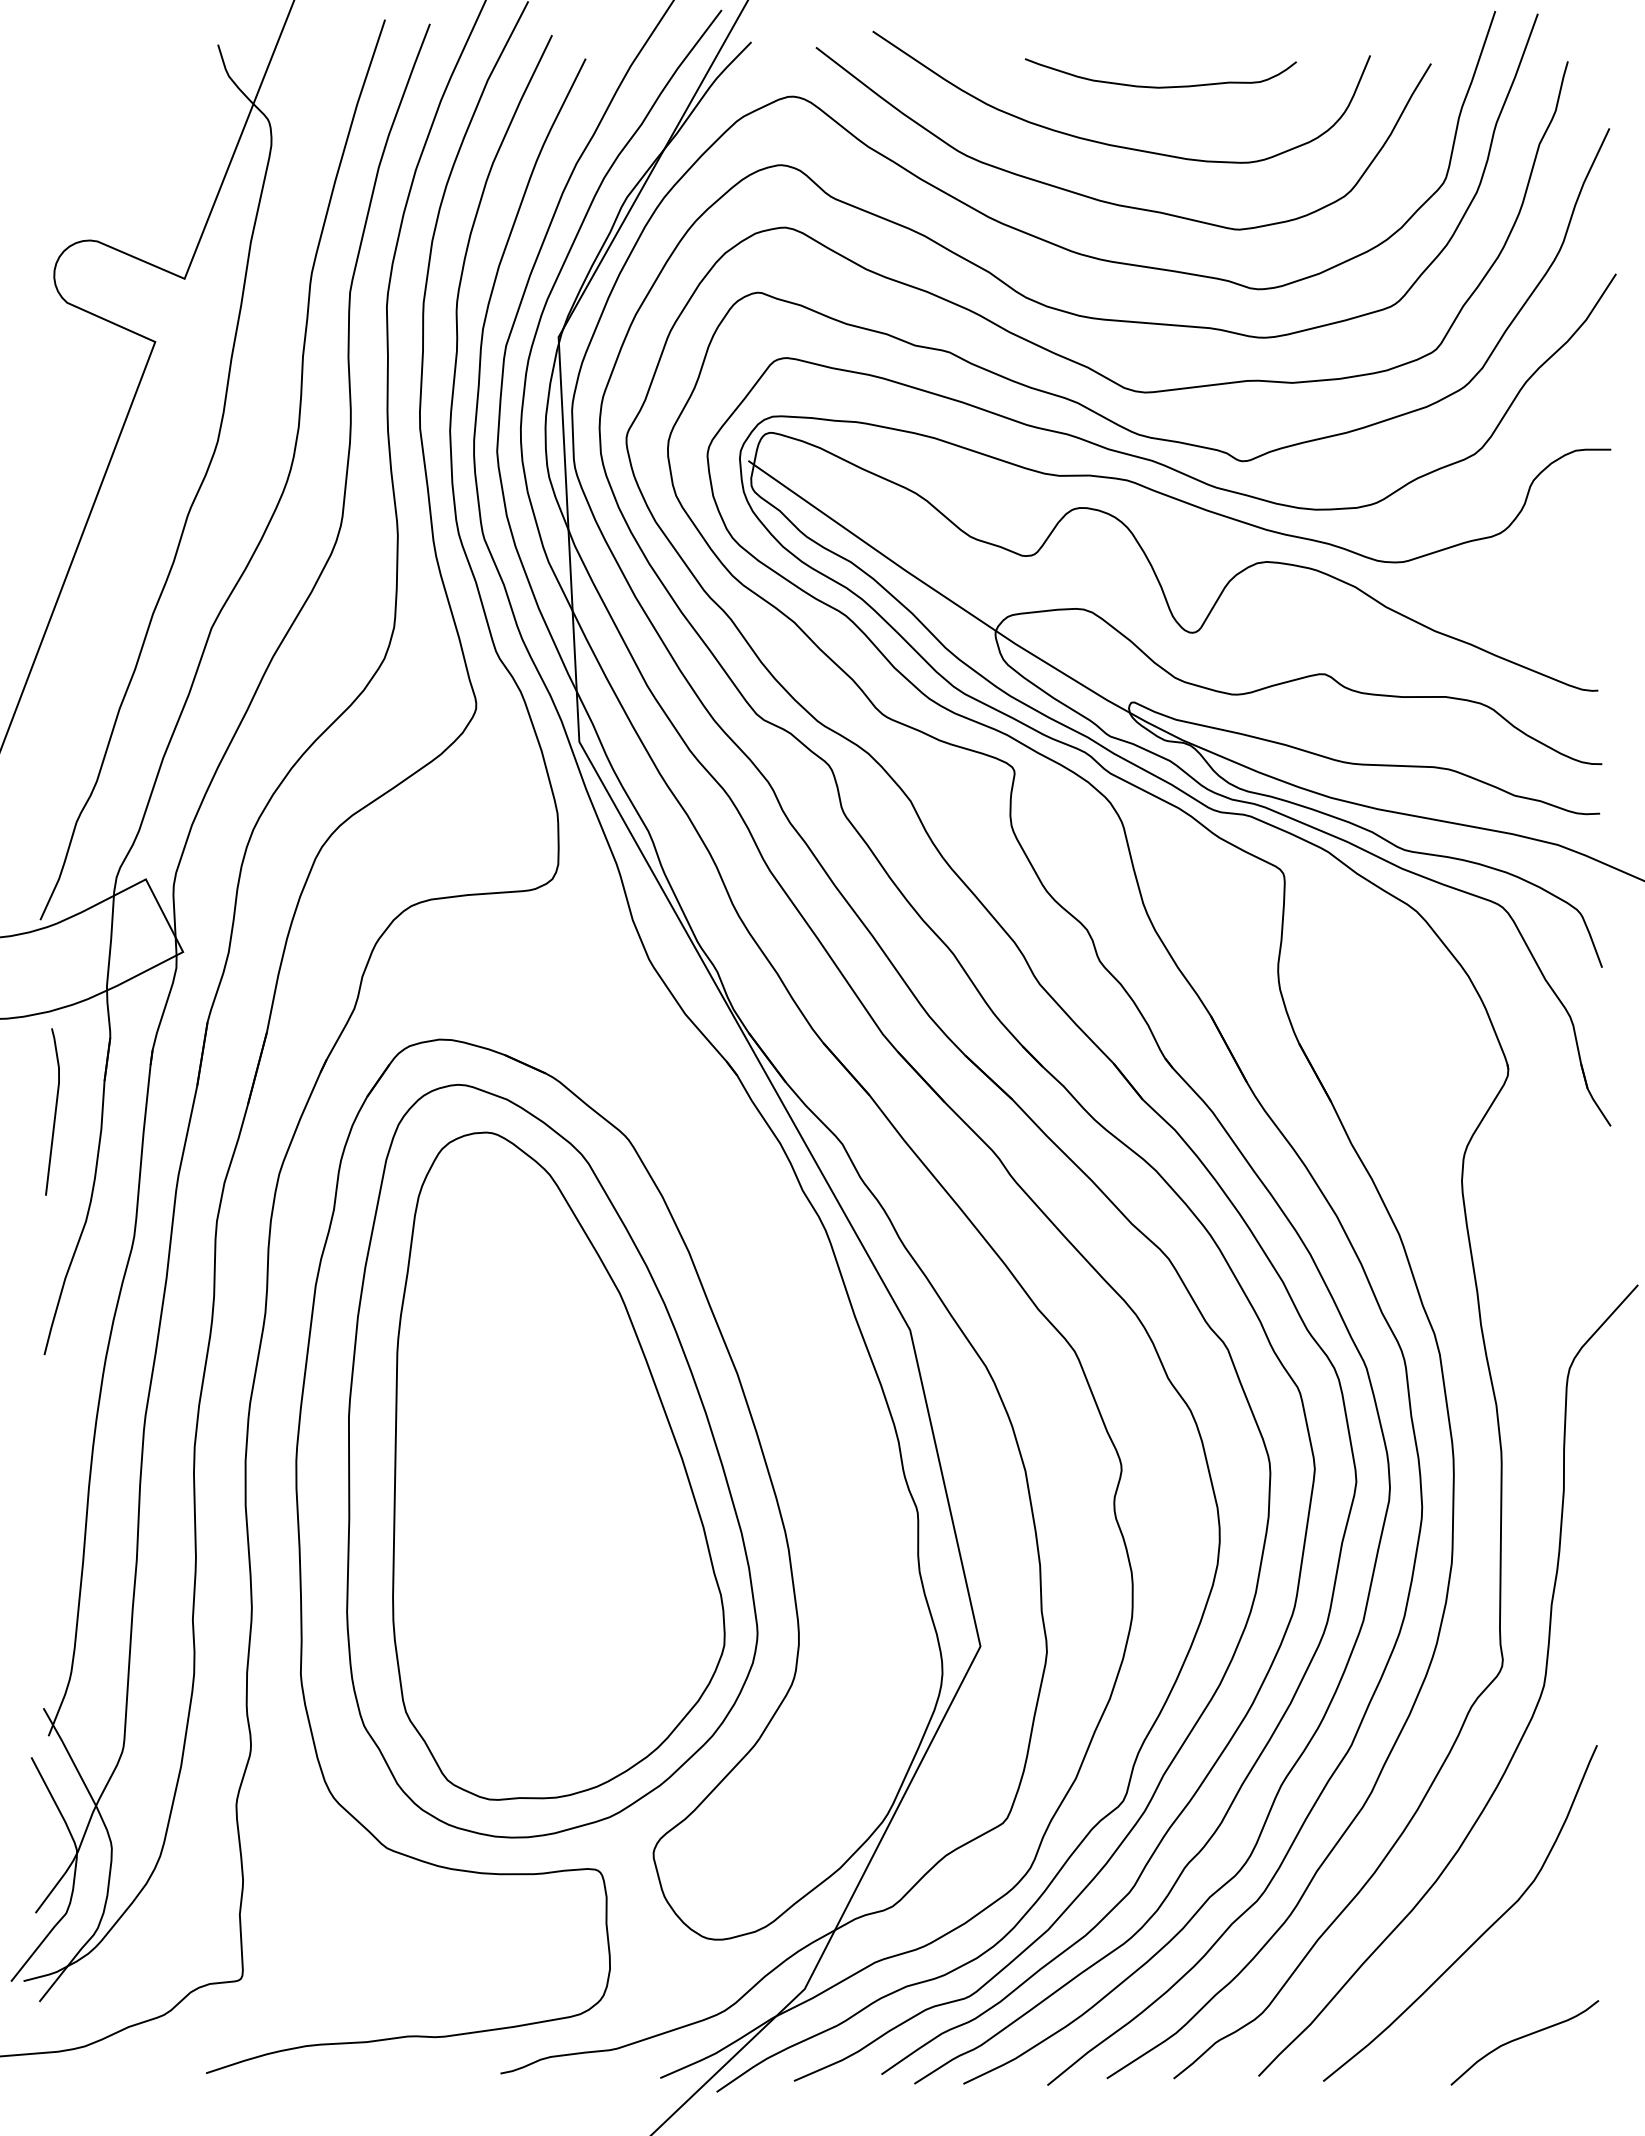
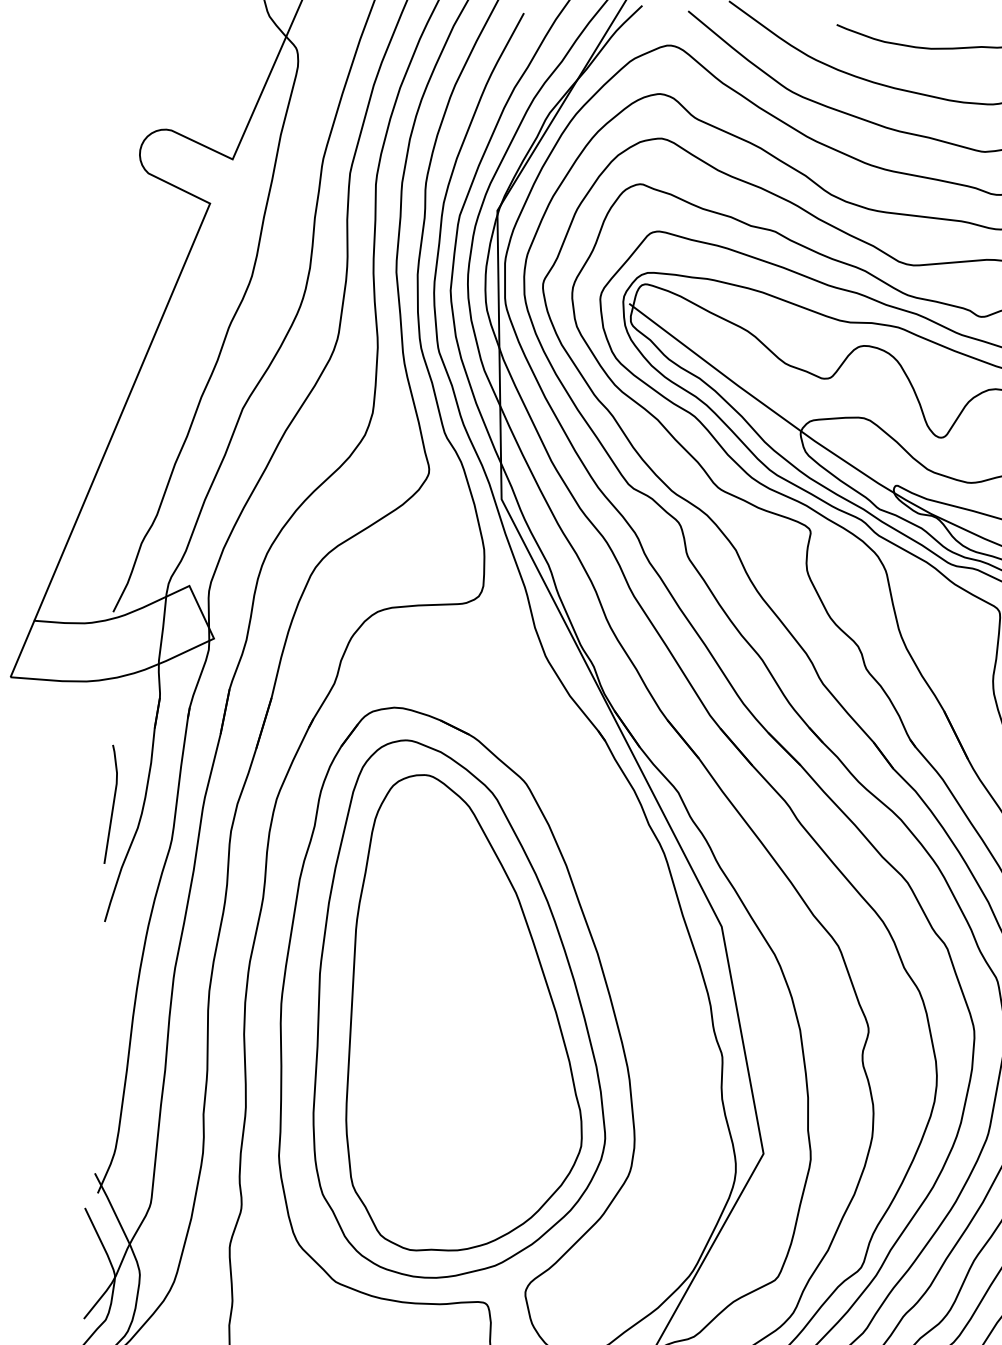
line: (54, 1111) -> (112, 804), moved

